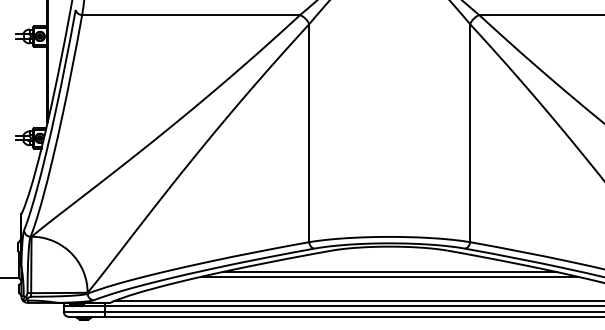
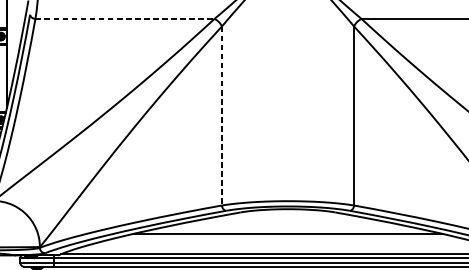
line: (191, 15) -> (125, 19), solid -> dashed
line: (309, 133) -> (222, 116), solid -> dashed
line: (389, 271) -> (287, 229), removed

